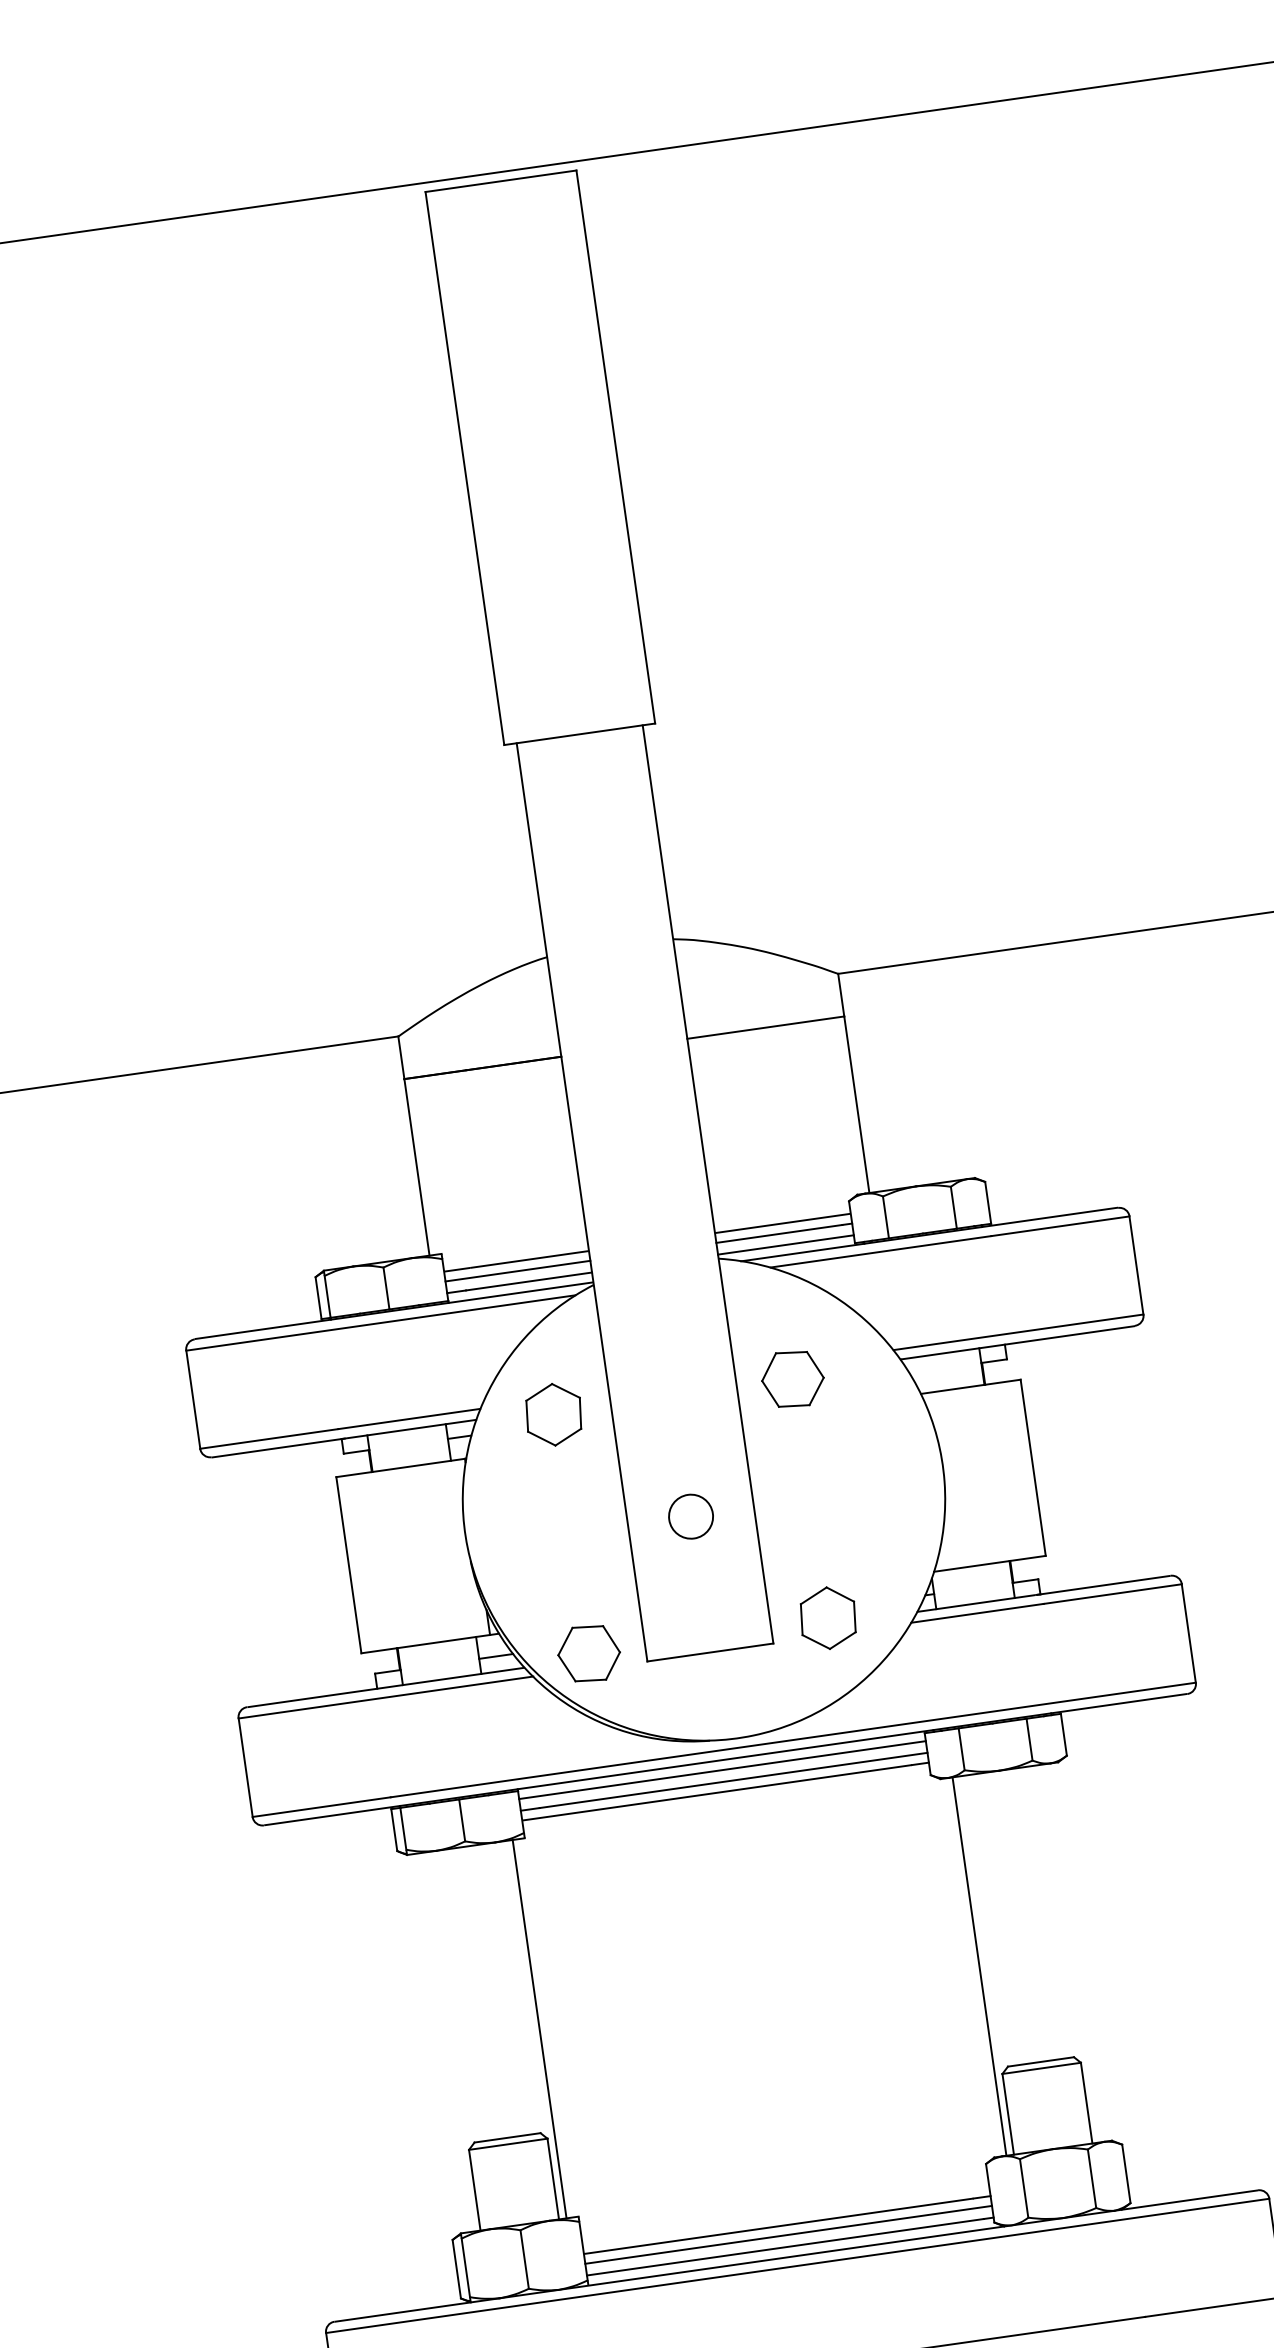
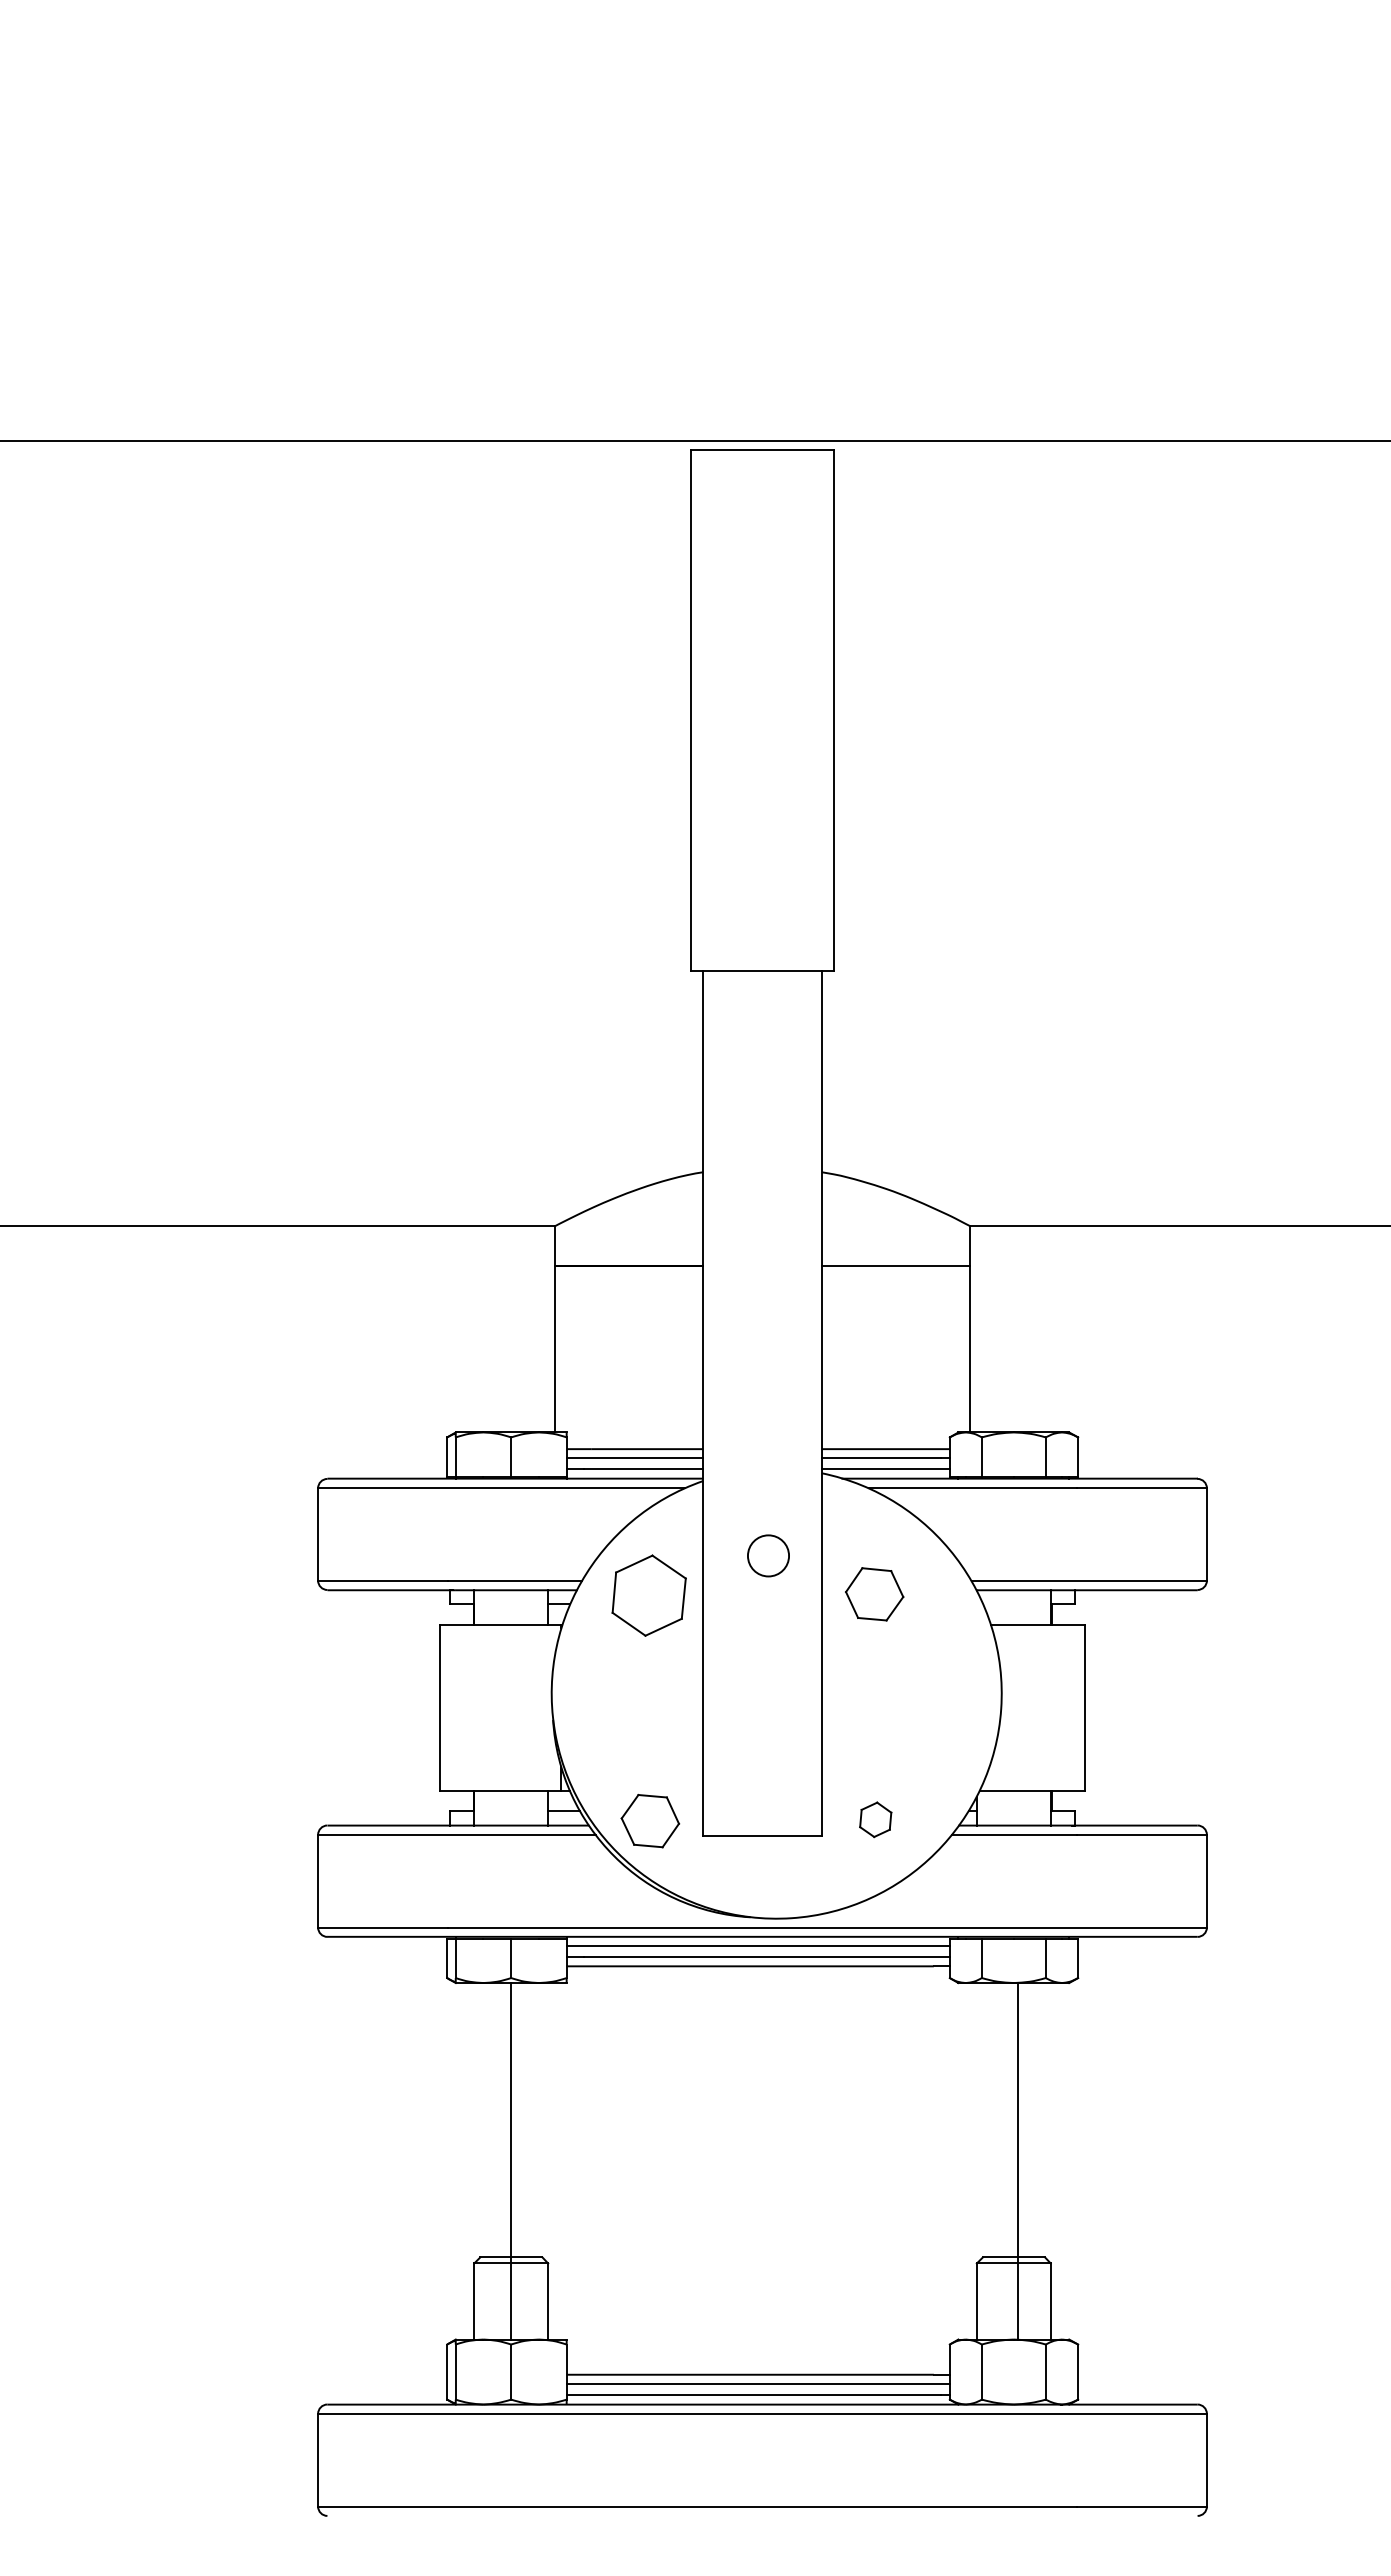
part: (554, 1414) -> (649, 1595), size x1.4
circle: (690, 1516) -> (768, 1555), moved
part: (827, 1618) -> (875, 1819), size x0.6
line: (979, 1966) -> (1017, 2161), moved
line: (539, 2029) -> (511, 2161), moved

